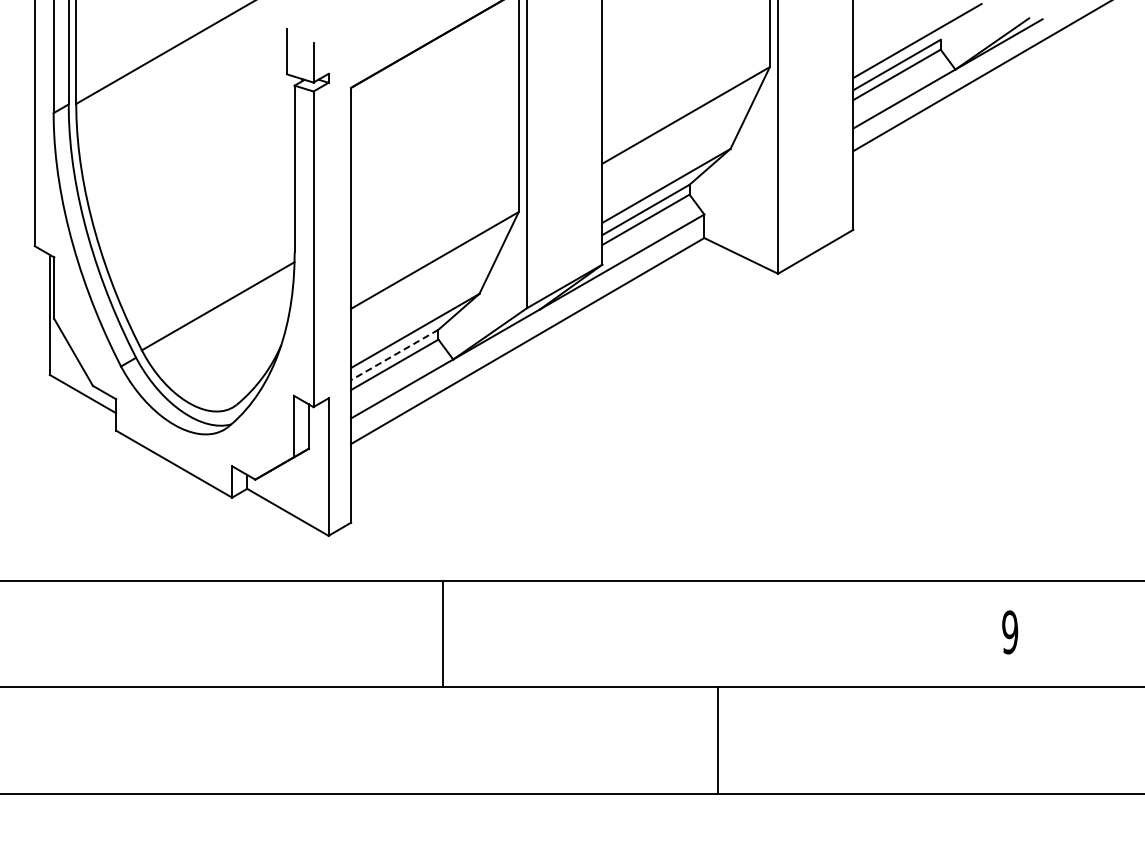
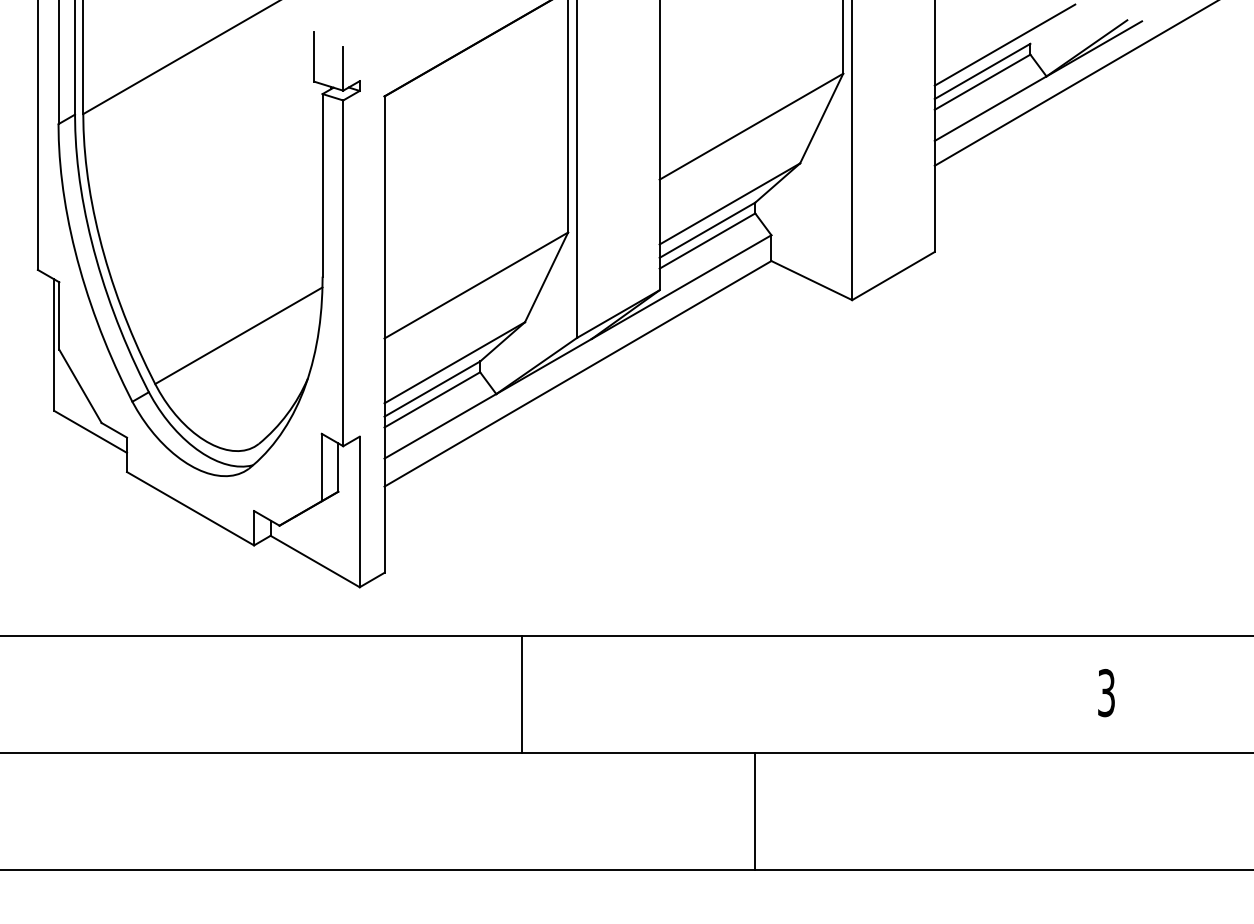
line: (394, 355) -> (431, 389), dashed -> solid
text: (1010, 632) -> (1106, 693), 9 -> 3
line: (442, 633) -> (521, 694), moved
line: (717, 740) -> (755, 811), moved

